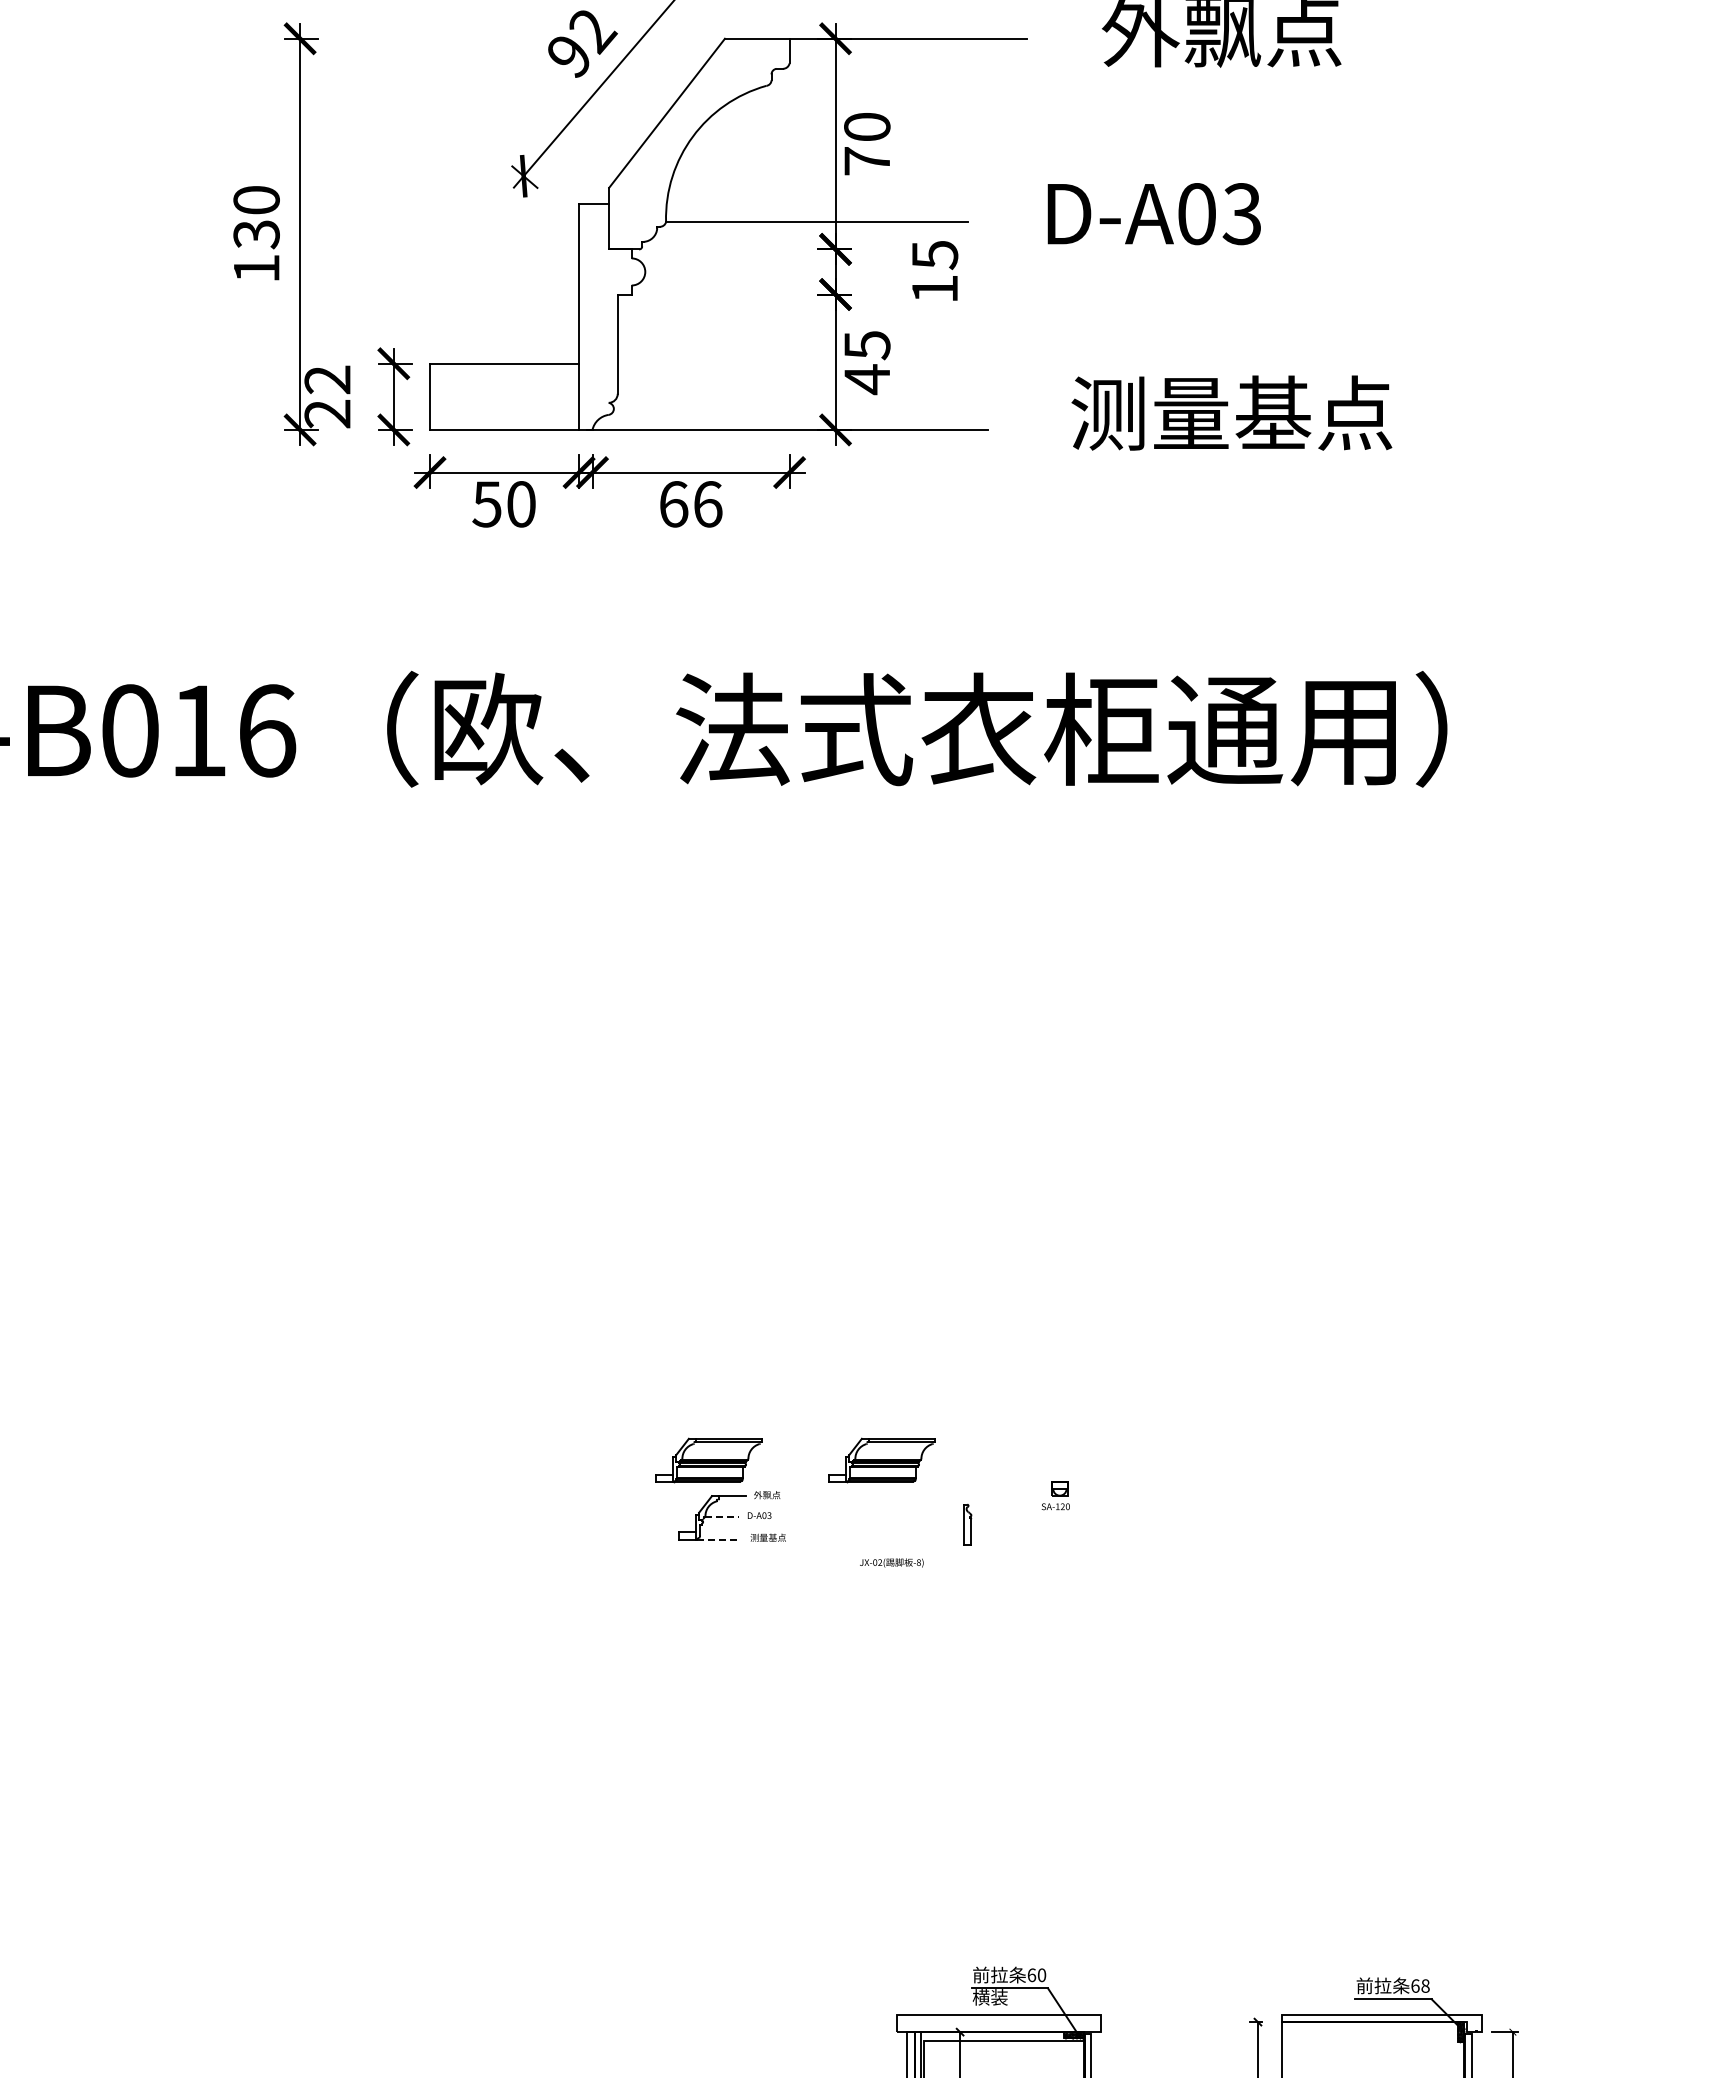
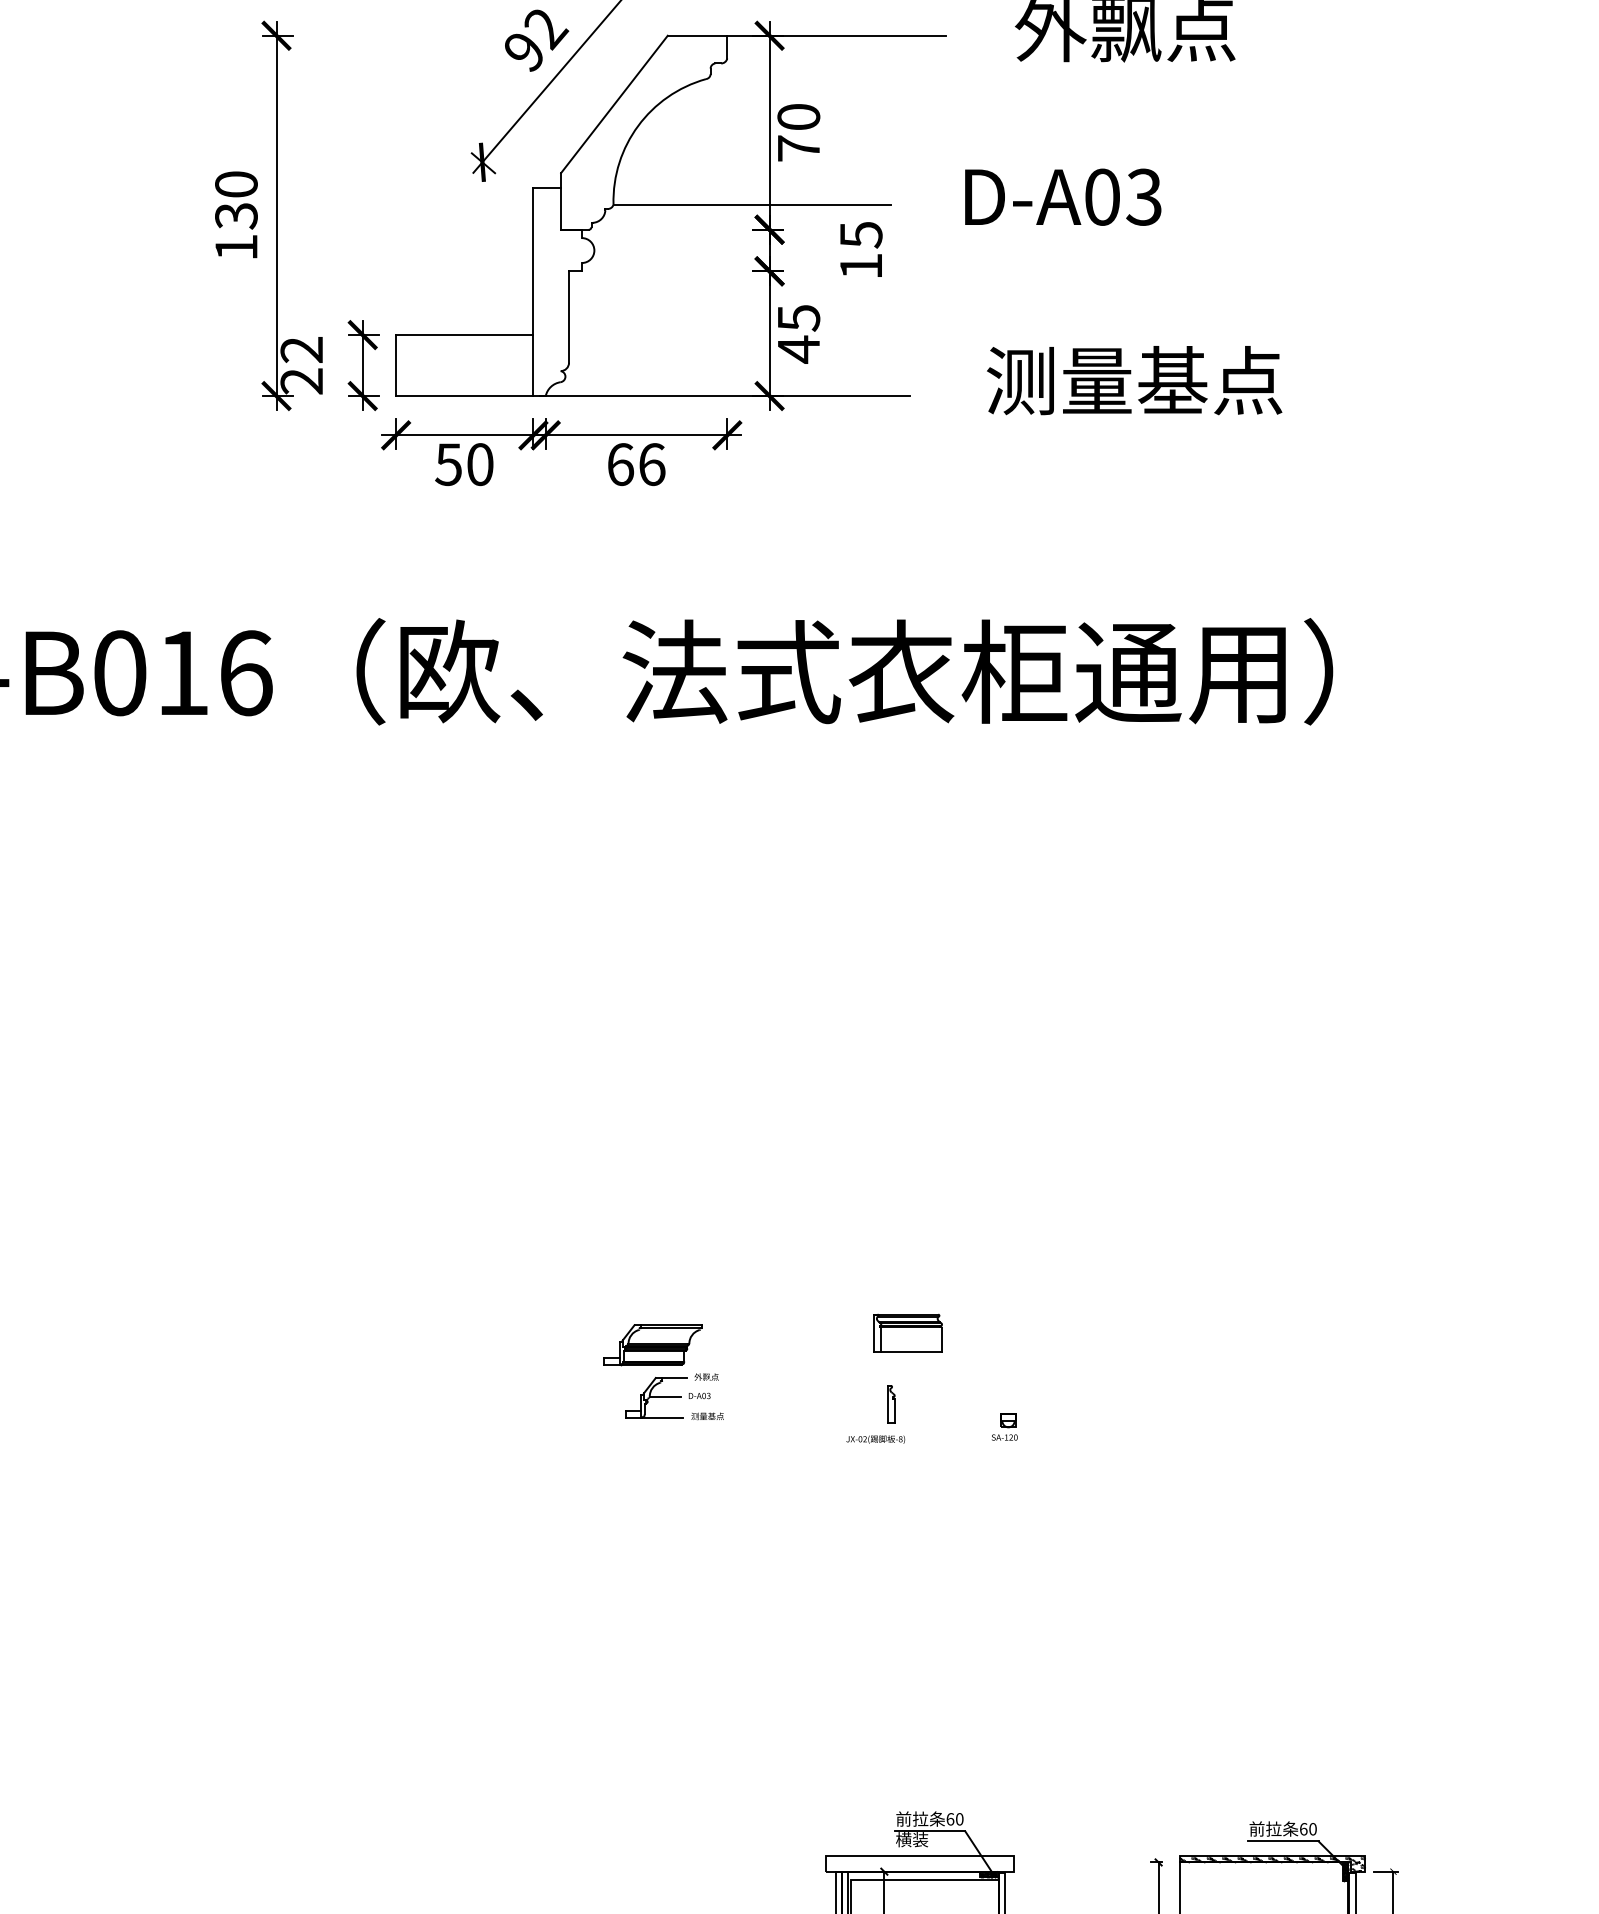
part: (985, 1446) -> (907, 1332), added
part: (881, 1460) -> (811, 1345), removed
part: (1055, 1495) -> (1004, 1427), moved
line: (722, 1516) -> (665, 1396), dashed -> solid
line: (719, 1539) -> (662, 1417), dashed -> solid
text: (891, 1562) -> (875, 1439), moved
text: (1425, 1985) -> (1312, 1828), 68 -> 60
hatch: (1381, 2023) -> (1272, 1863), added

